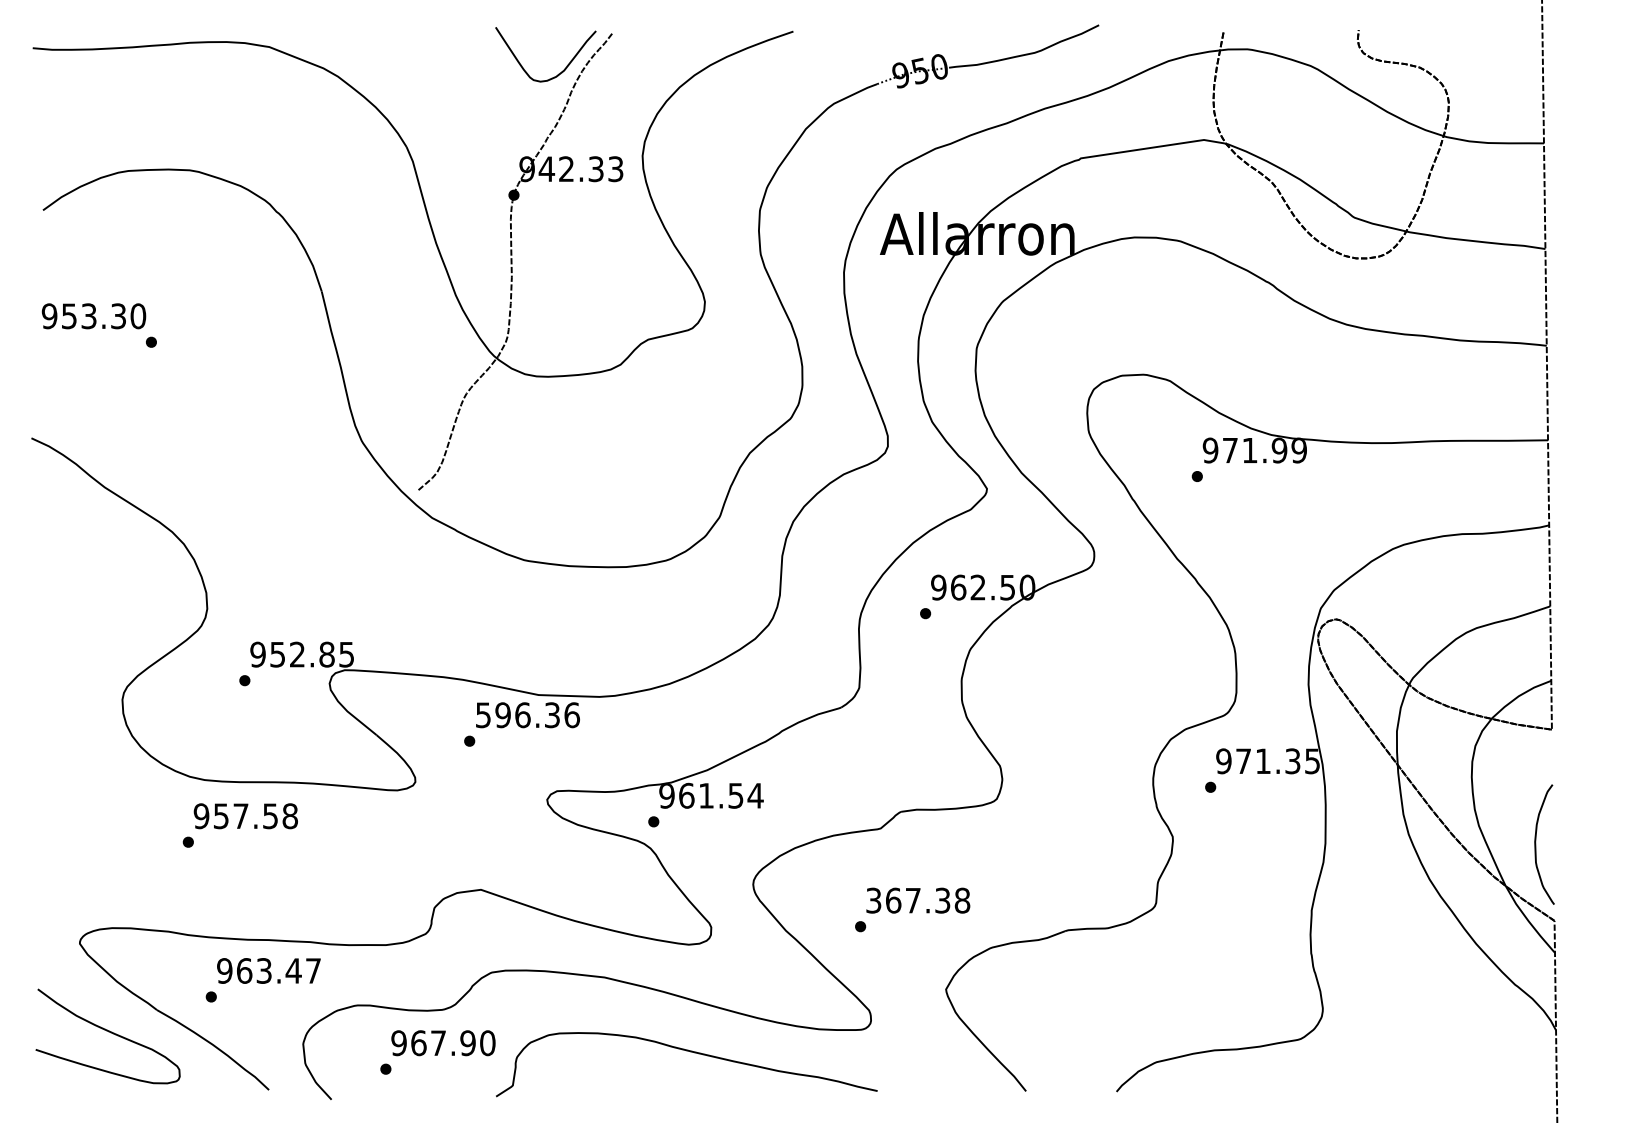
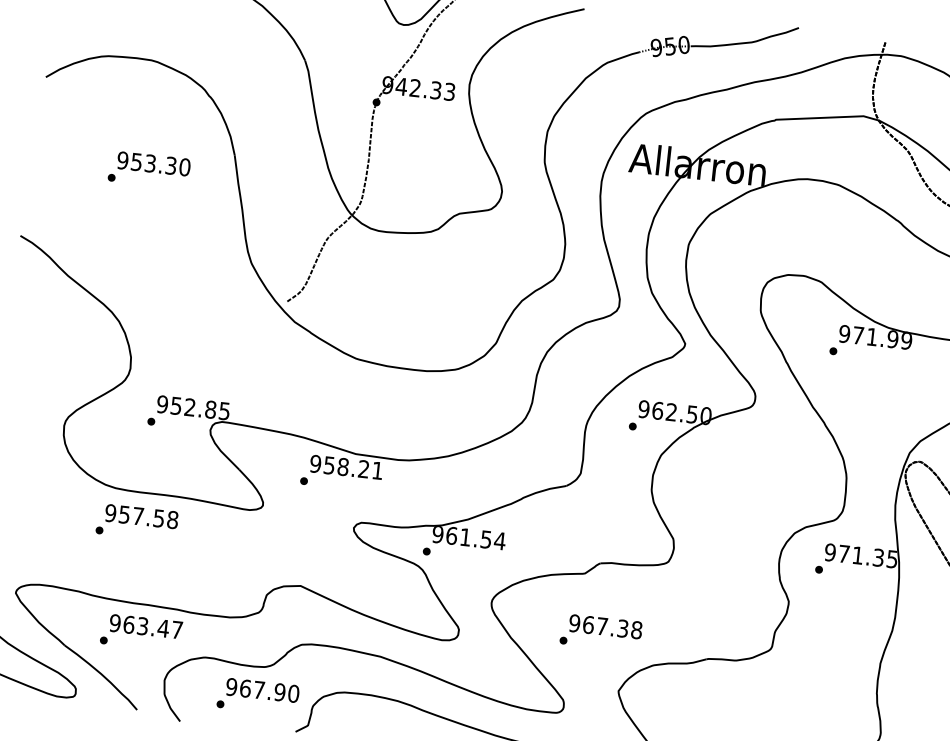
text: (93, 316) -> (153, 164), moved
text: (527, 715) -> (346, 467), 596.36 -> 958.21
text: (873, 900) -> (574, 623), 367.38 -> 967.38

